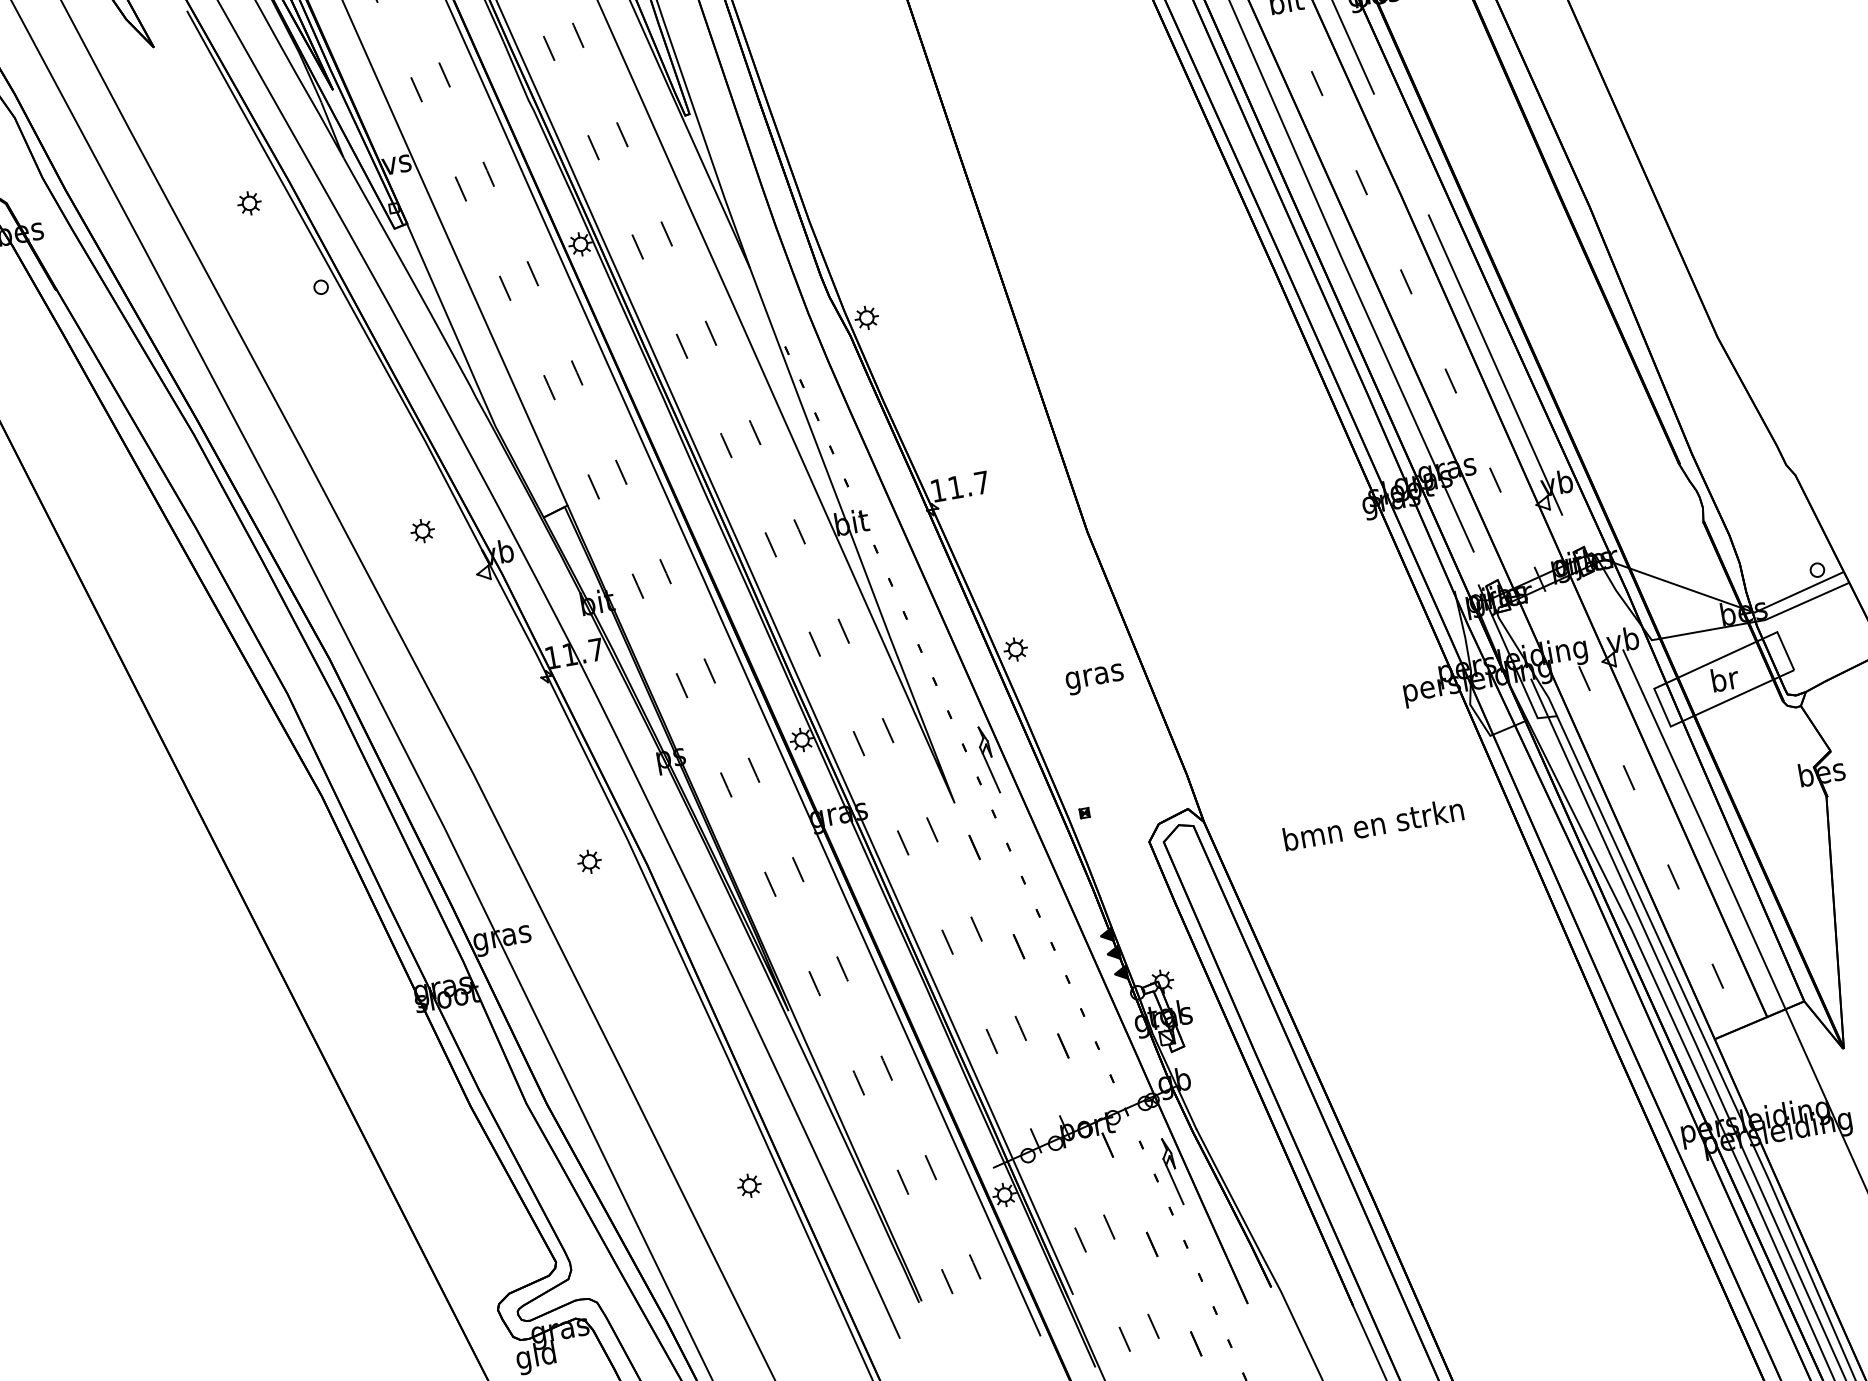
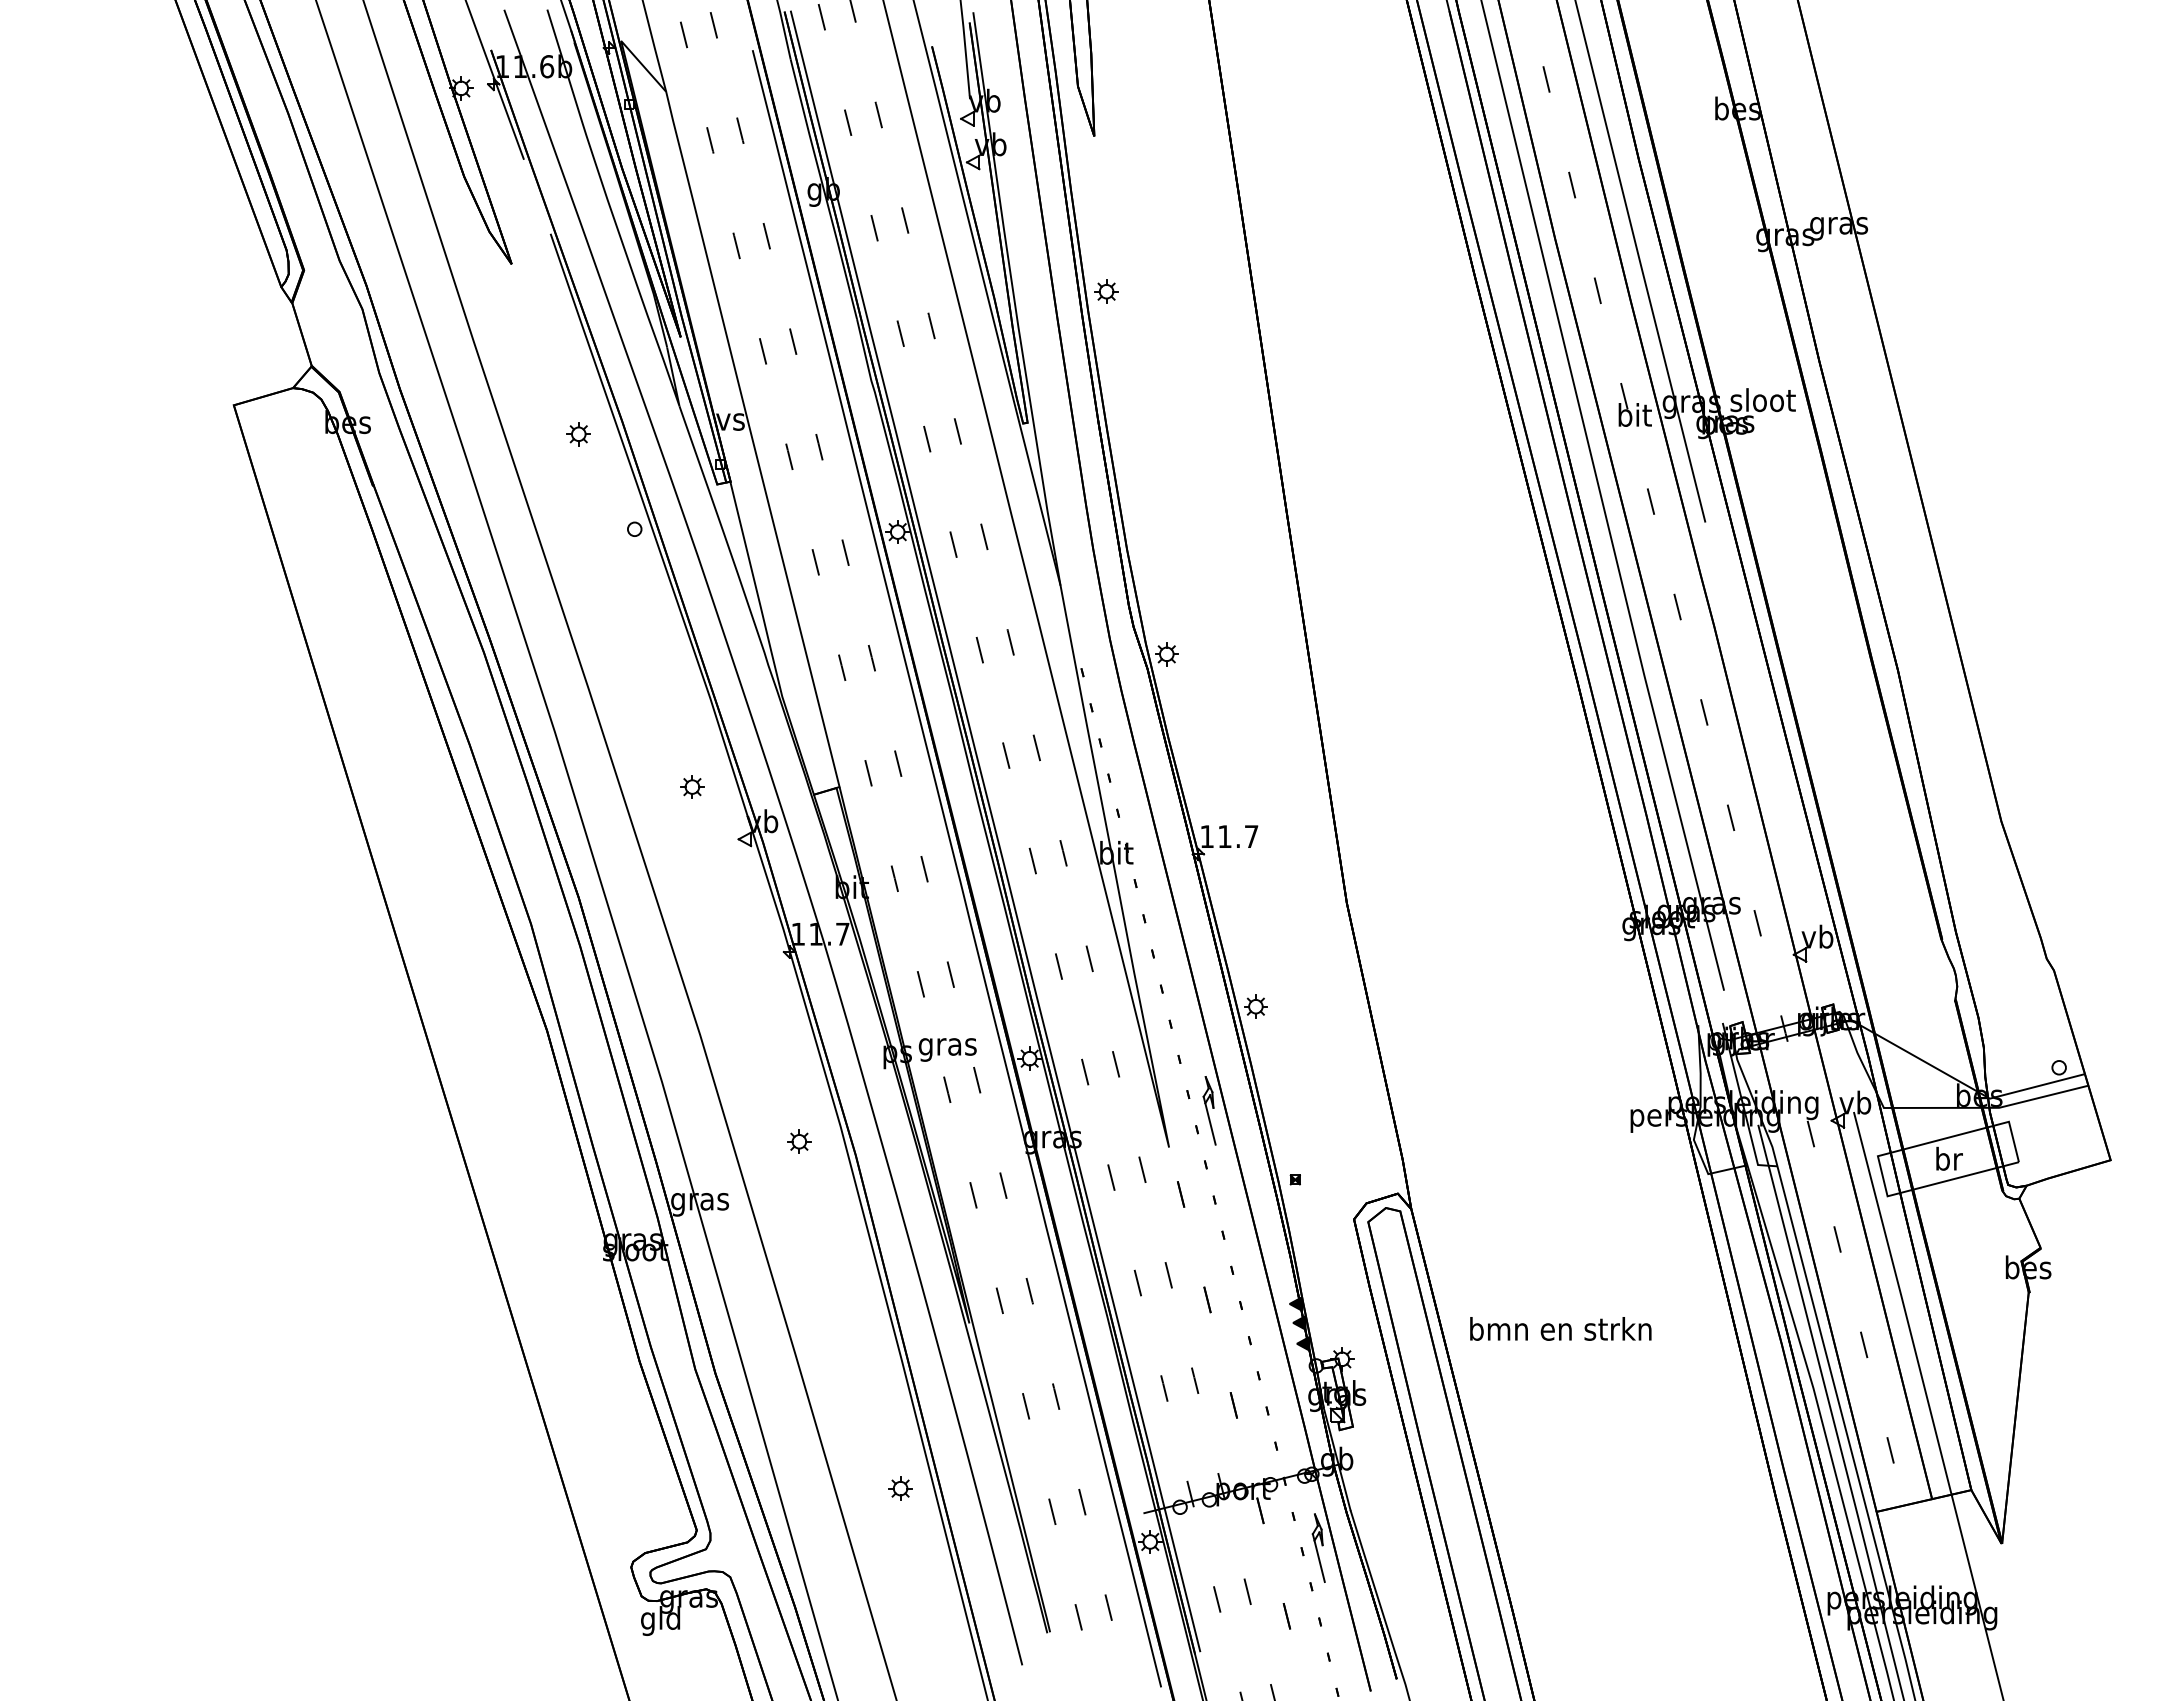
line: (1495, 364) -> (1777, 809), removed
text: (1094, 679) -> (947, 1049), moved
text: (1373, 823) -> (1560, 1328), moved

